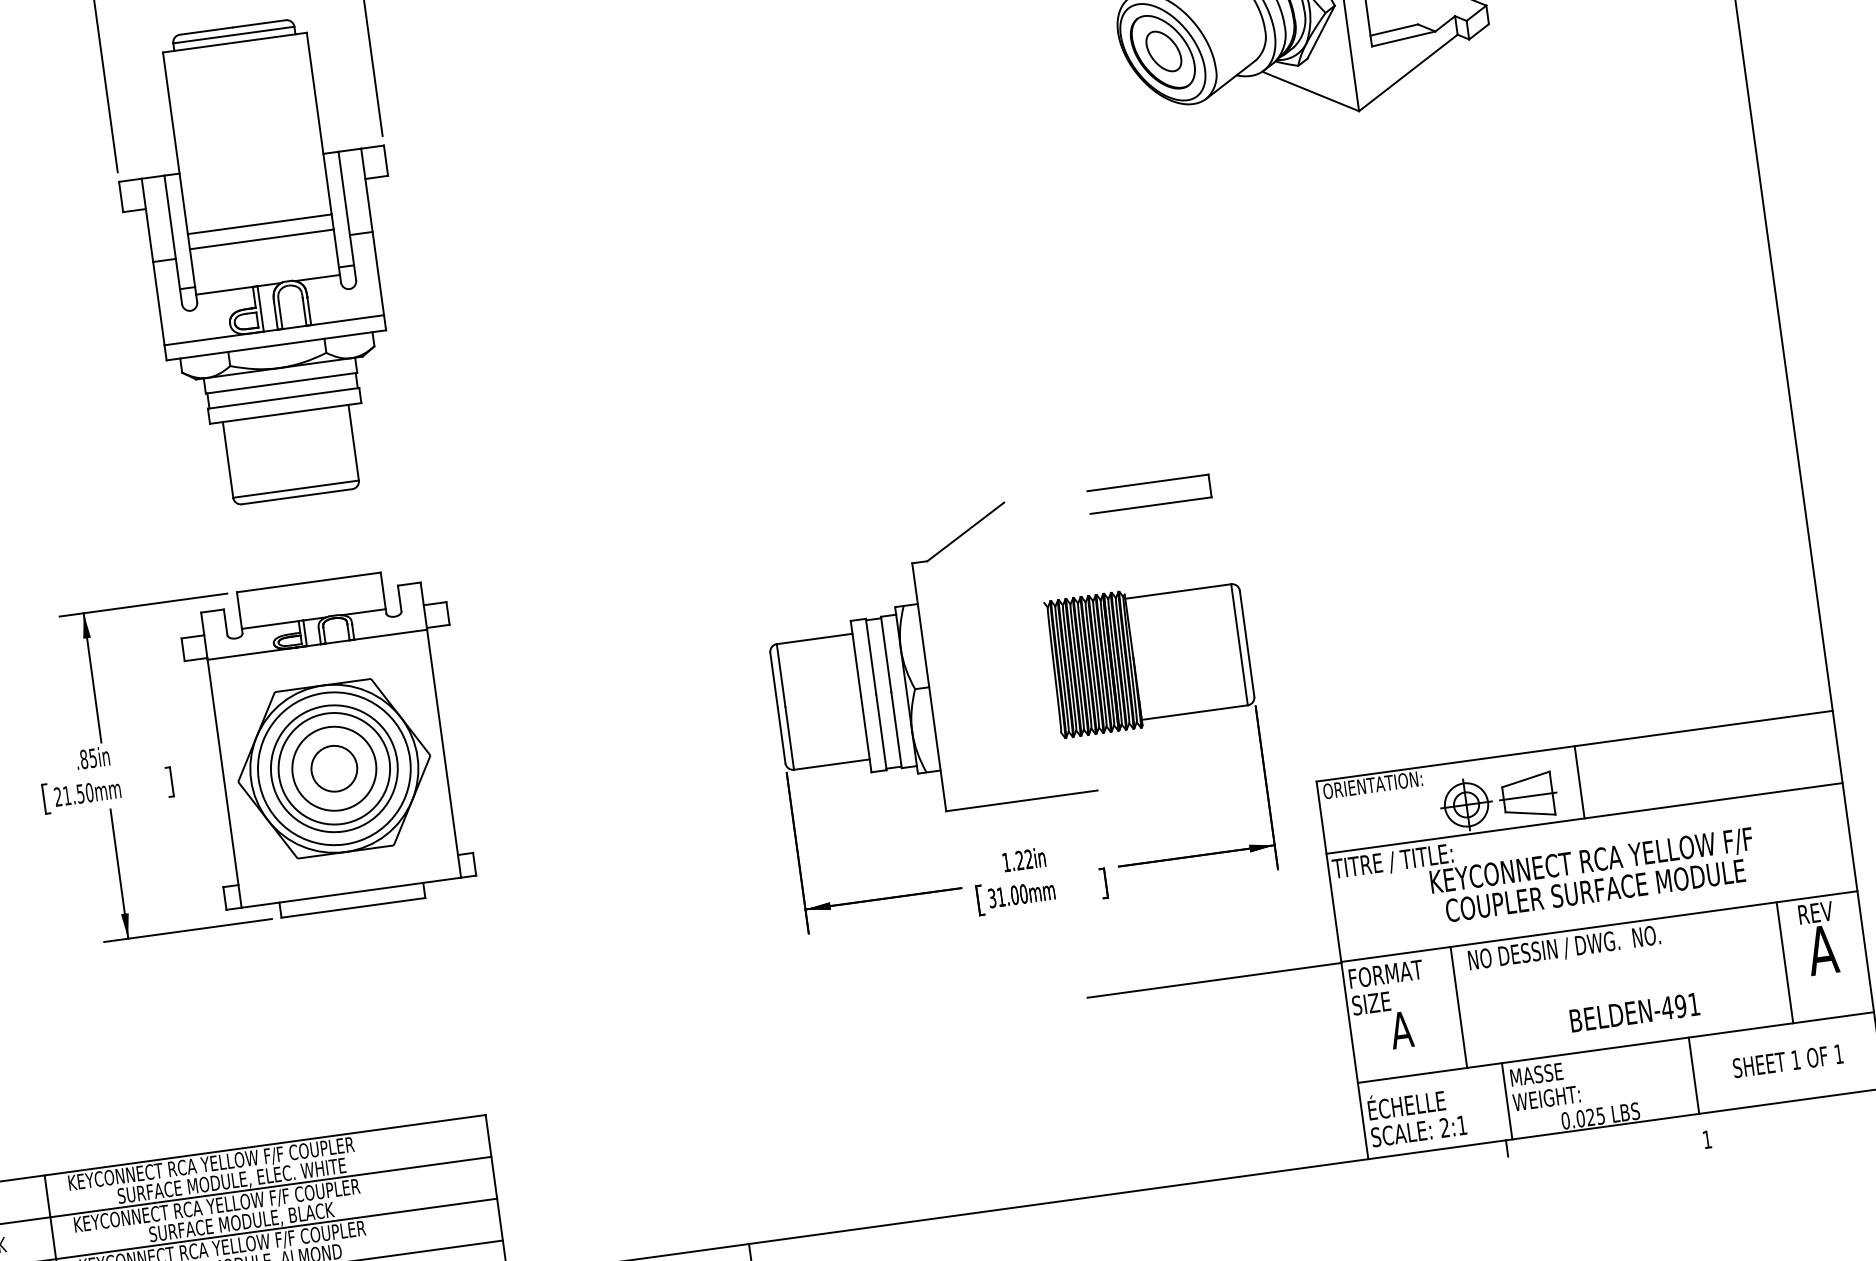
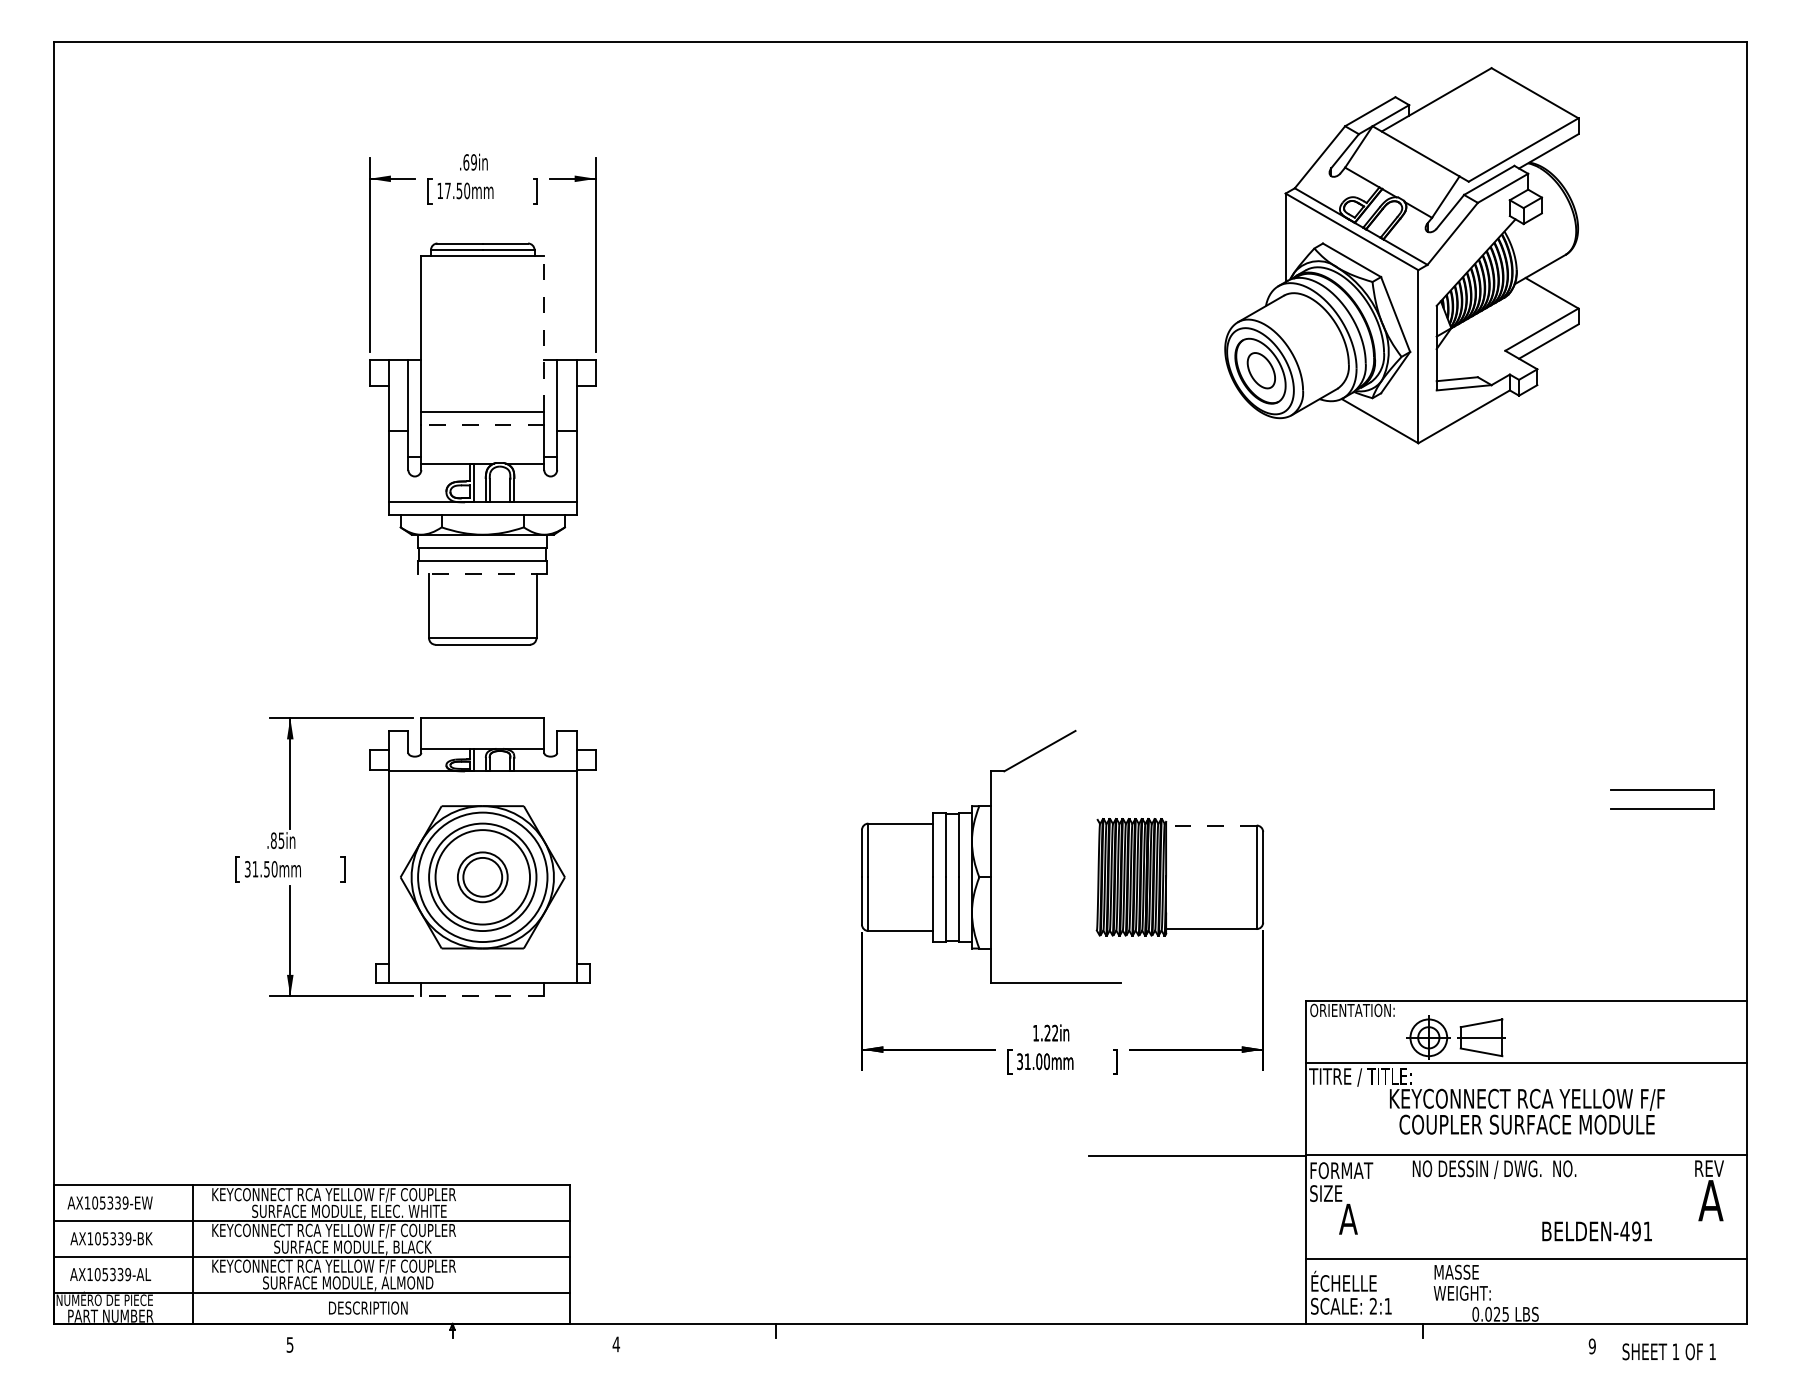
line: (319, 124) -> (544, 334), solid -> dashed
line: (261, 239) -> (482, 424), solid -> dashed
line: (285, 413) -> (482, 573), solid -> dashed
part: (1148, 483) -> (1662, 790), moved
line: (1177, 591) -> (1210, 825), solid -> dashed
circle: (333, 767) -> (482, 876), size x0.7
line: (1579, 781) -> (1526, 1031), removed
text: (57, 797) -> (247, 869), 21.50mm -> 31.50mm
line: (353, 908) -> (482, 996), solid -> dashed
line: (1784, 962) -> (1677, 1206), removed
line: (1459, 1006) -> (1399, 1206), removed
text: (1634, 1012) -> (1596, 1231), moved
text: (1787, 1060) -> (1668, 1351), moved
line: (1693, 1074) -> (1588, 1290), removed
line: (1506, 1100) -> (1428, 1290), removed
text: (1706, 1139) -> (1591, 1346), 1 -> 9

